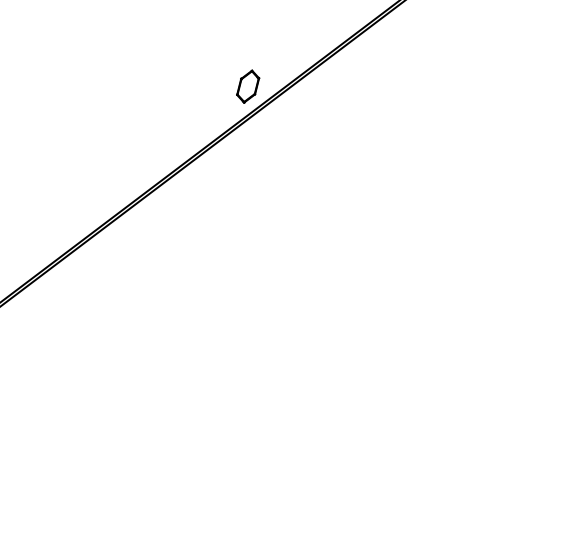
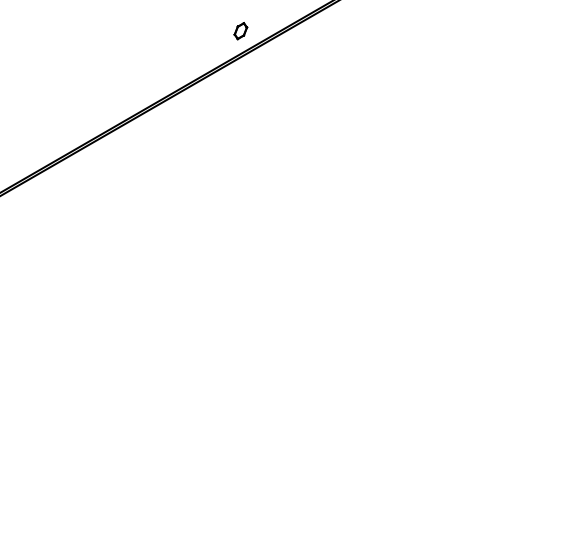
part: (247, 85) -> (240, 30), size x0.6

